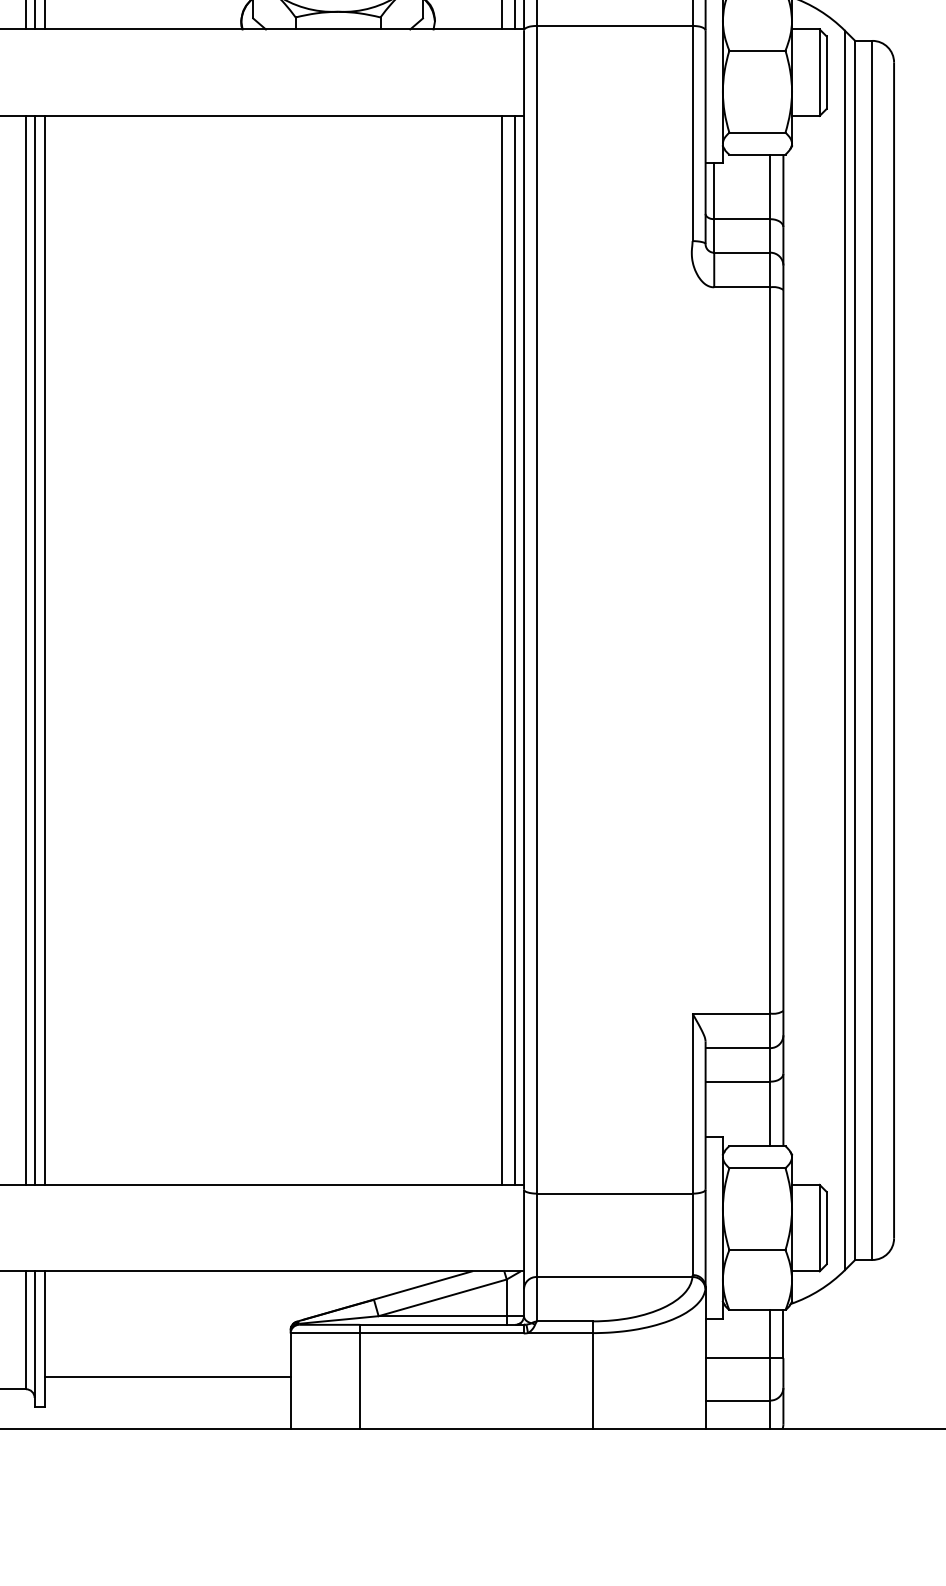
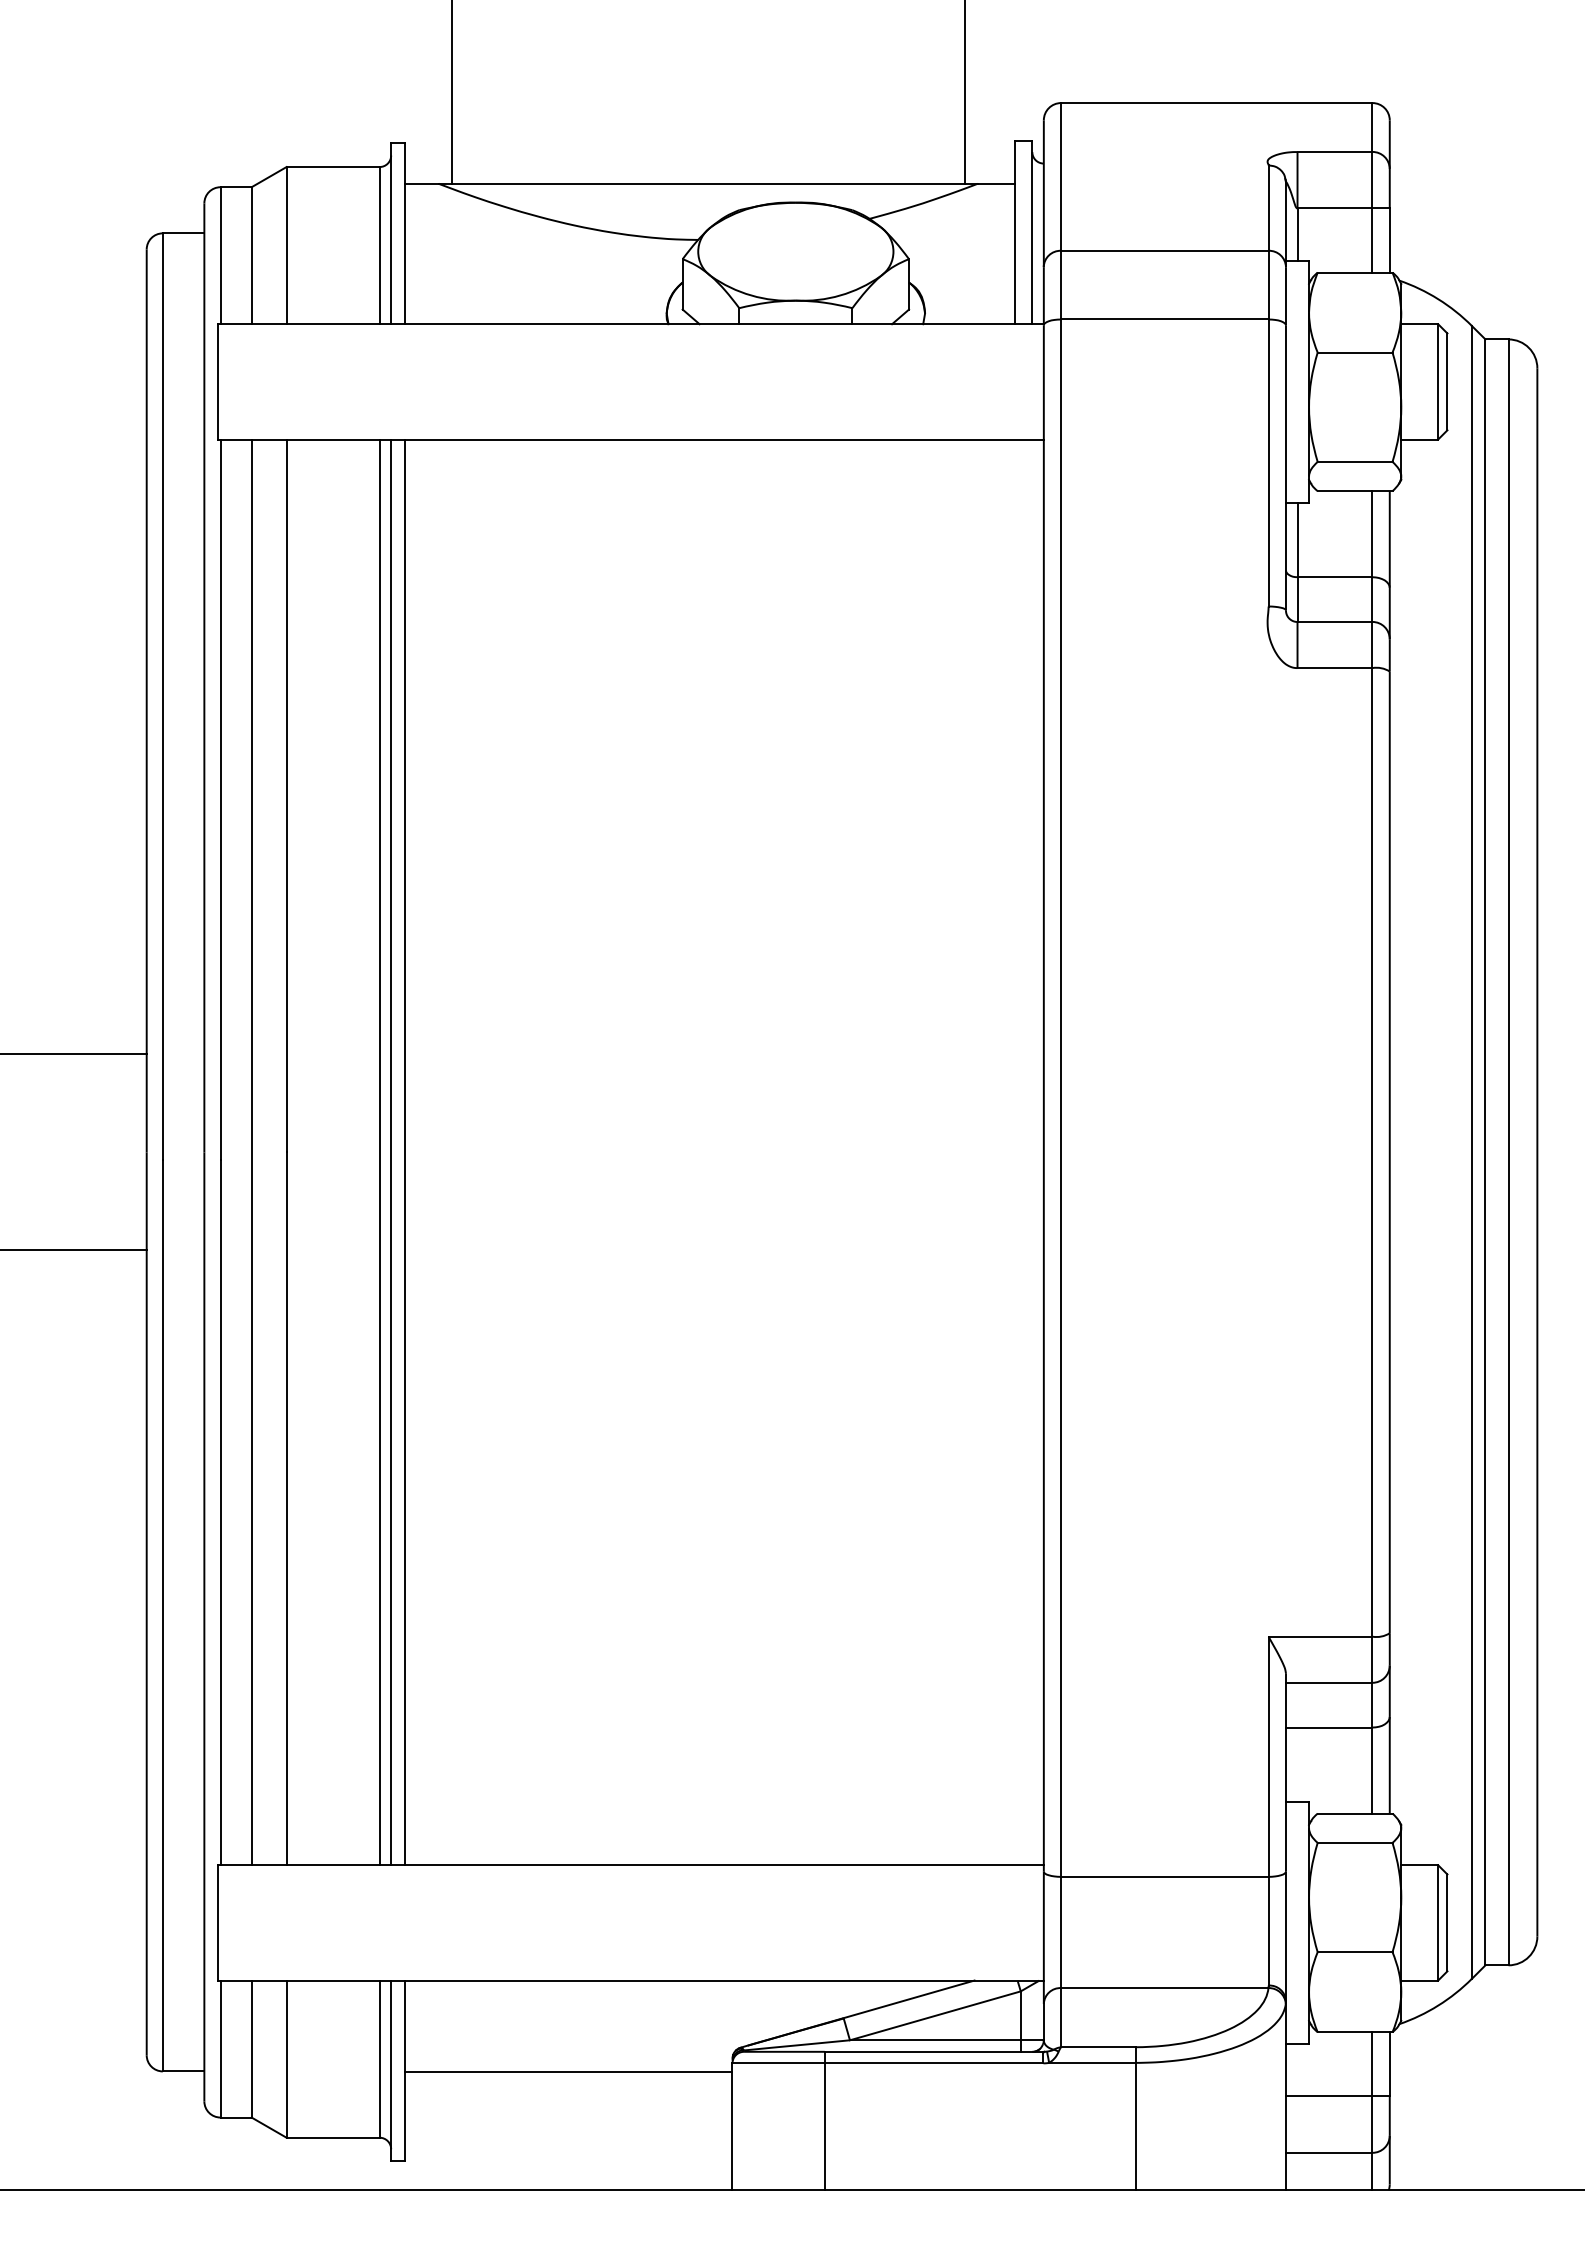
line: (502, 650) -> (1015, 1152), removed
line: (515, 650) -> (1032, 1152), removed
line: (167, 1377) -> (568, 2072), moved

